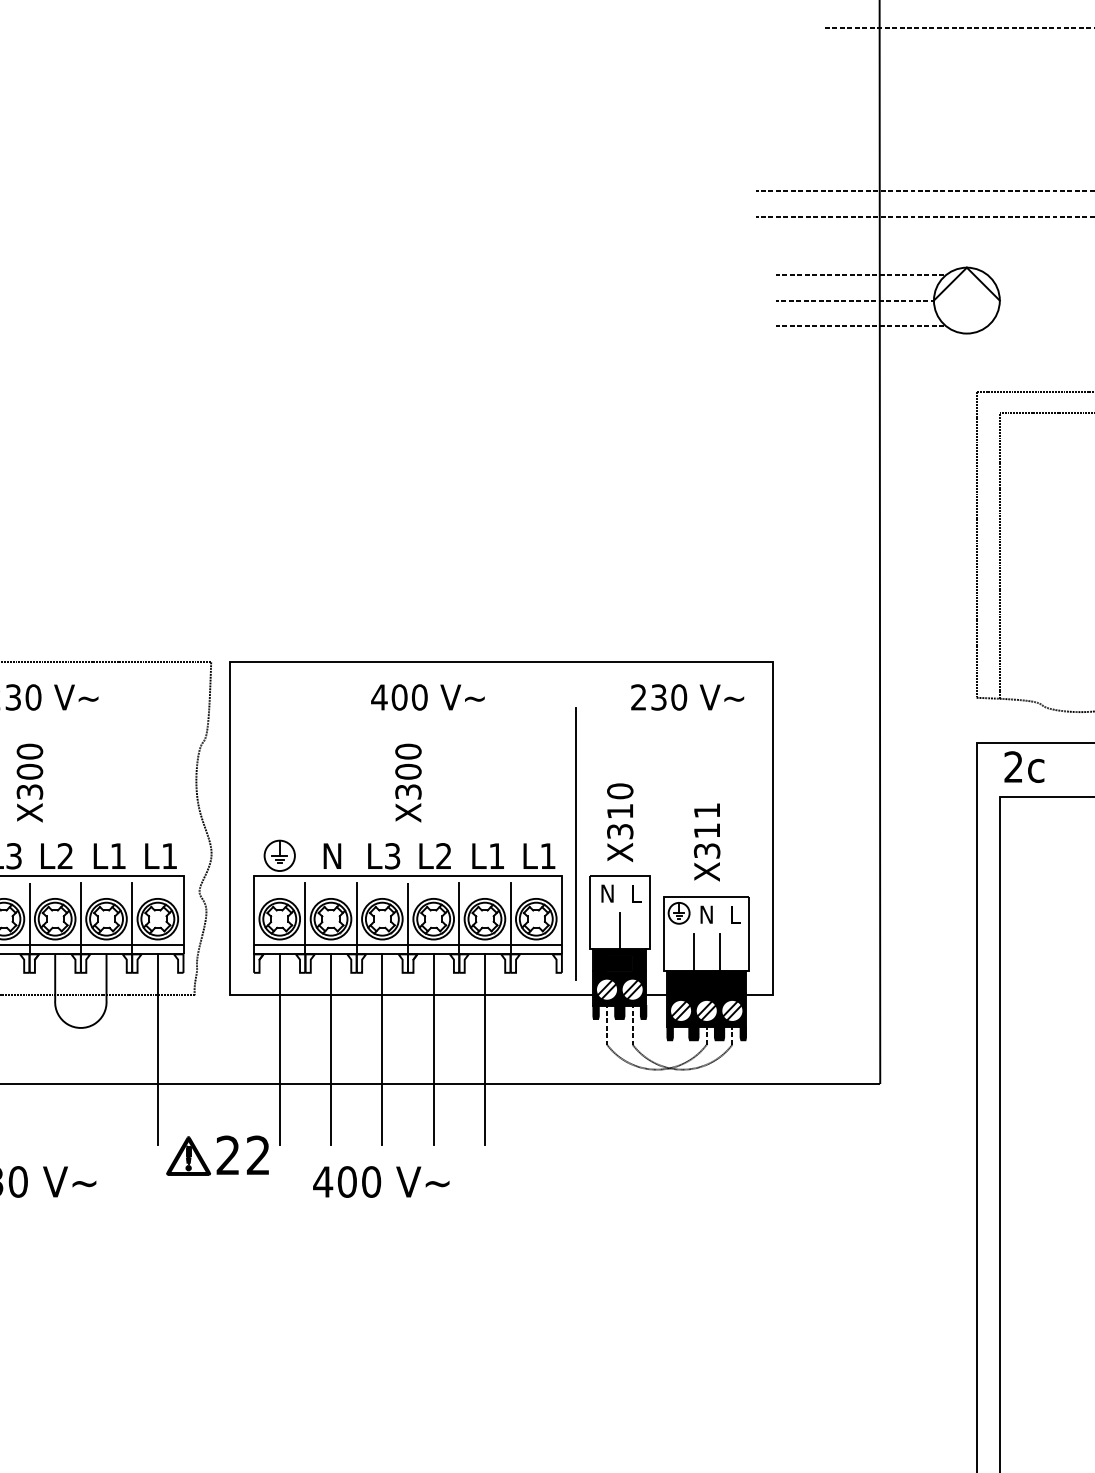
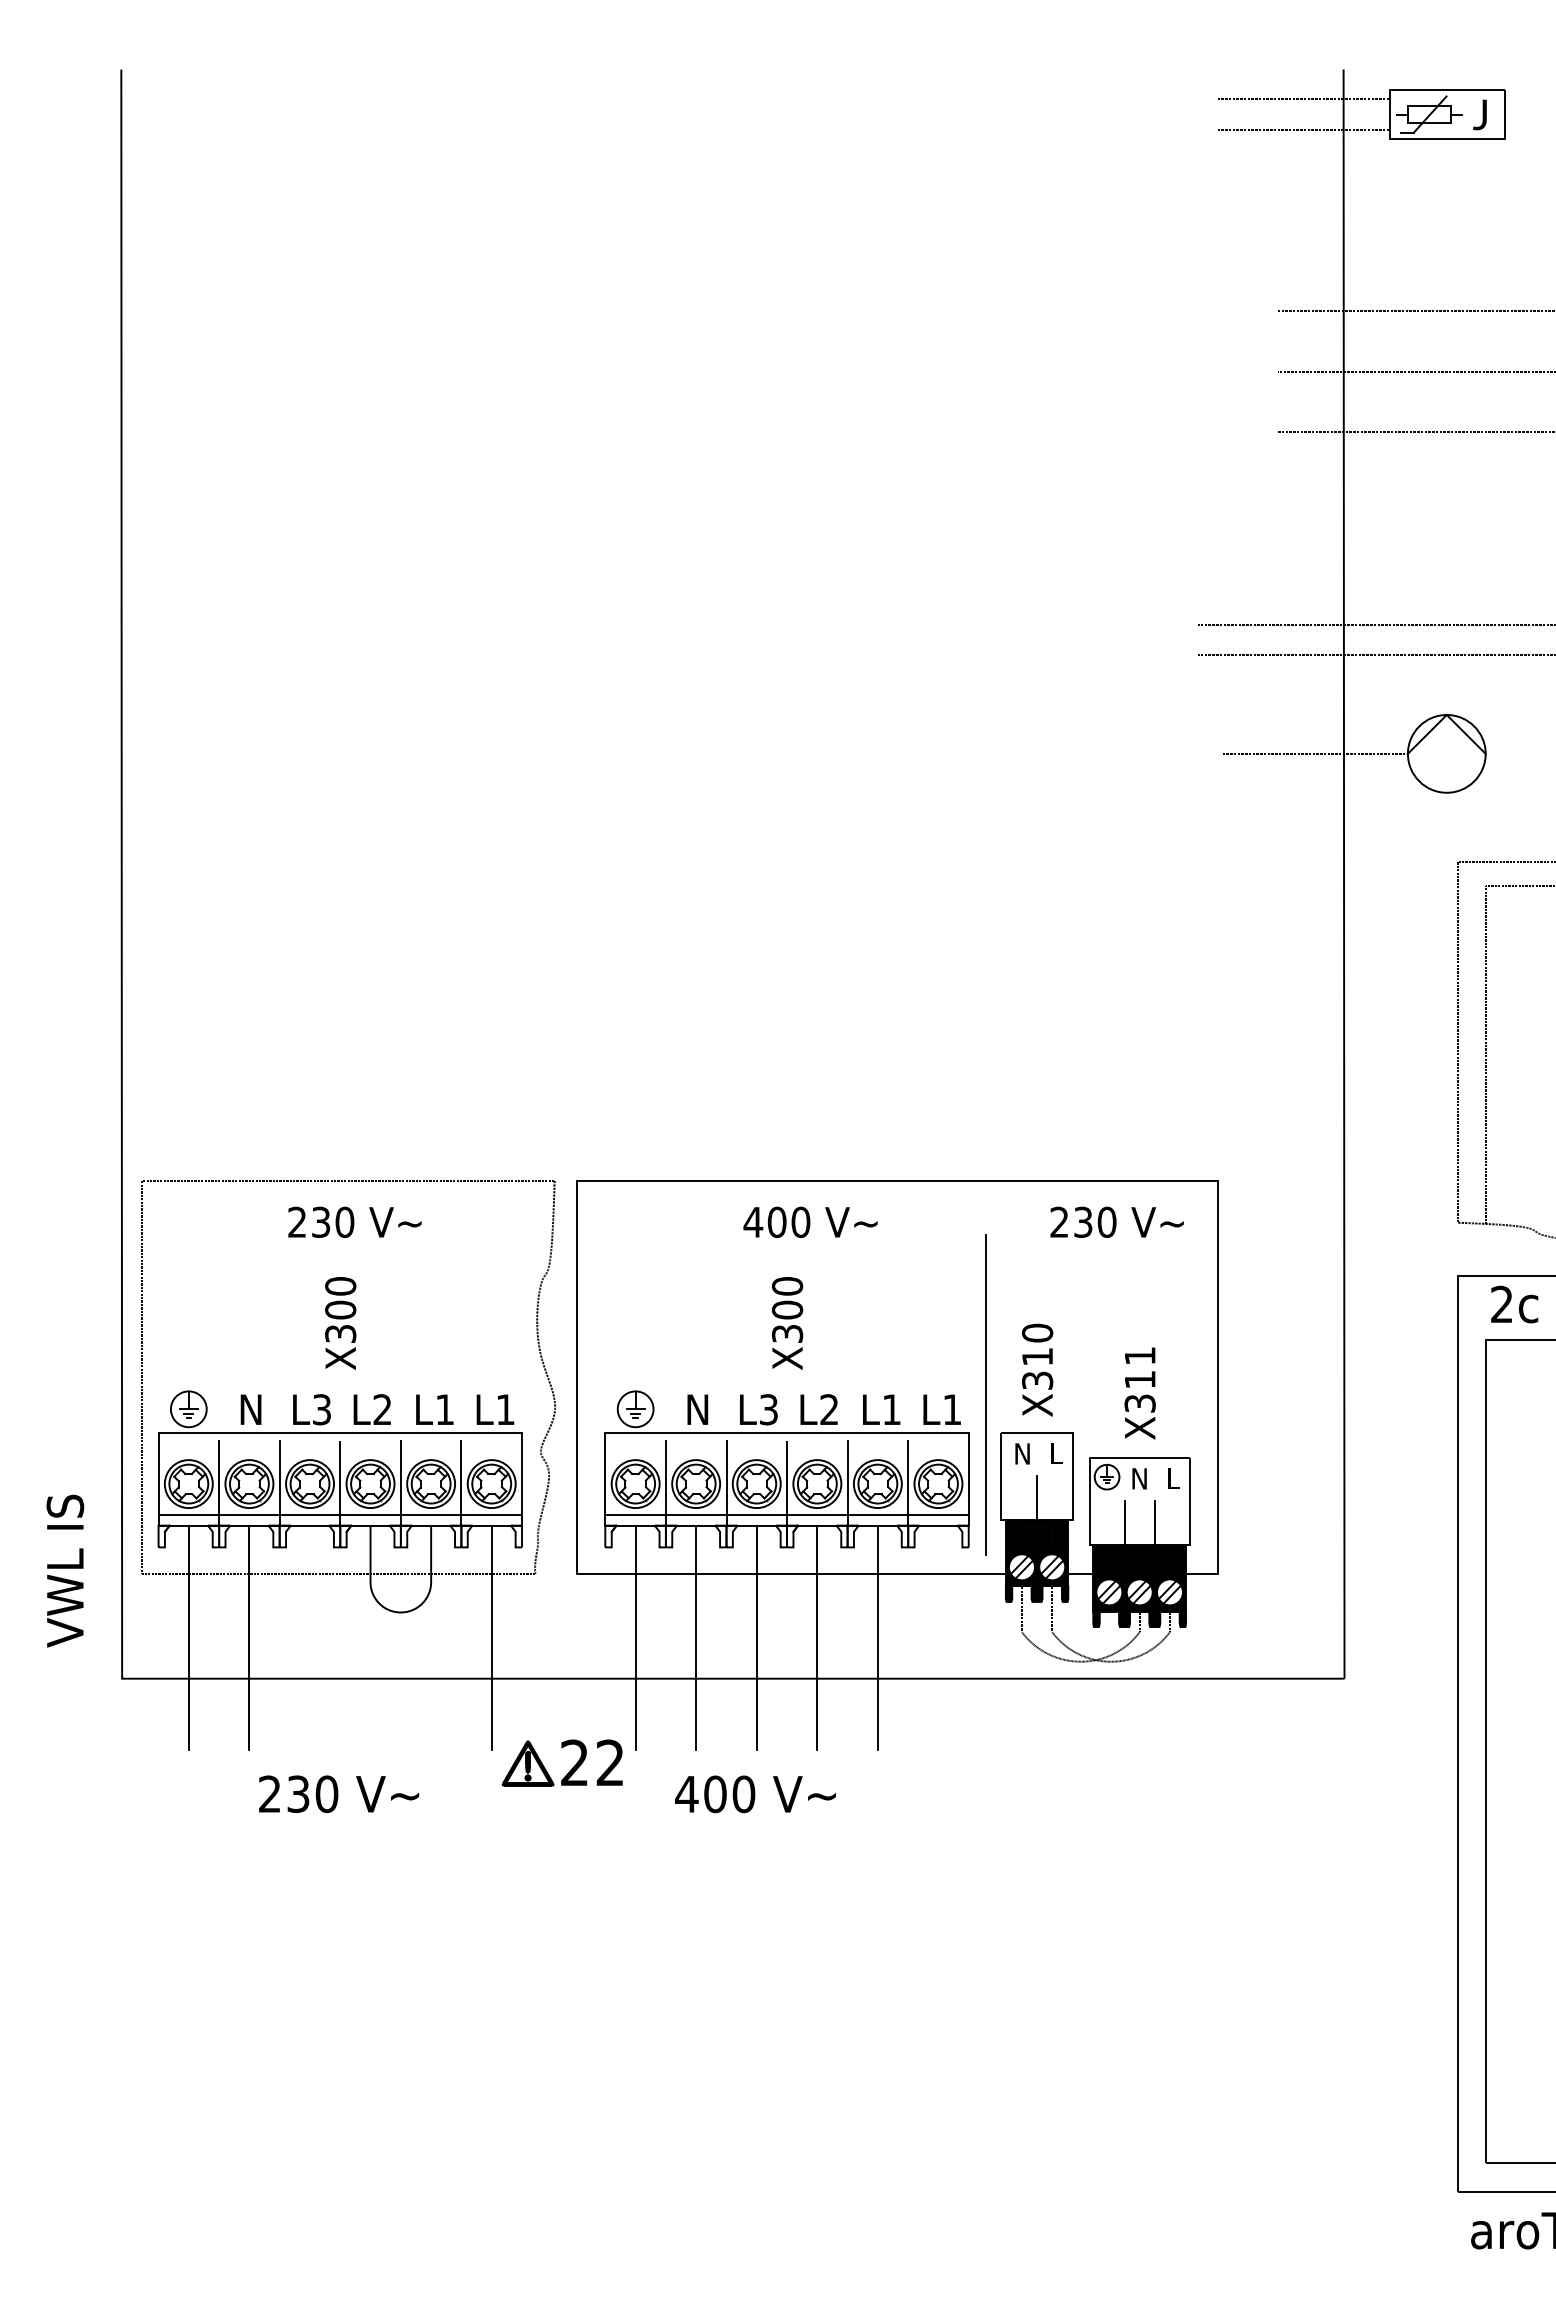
line: (860, 274) -> (1321, 723), removed
line: (860, 326) -> (1321, 784), removed

